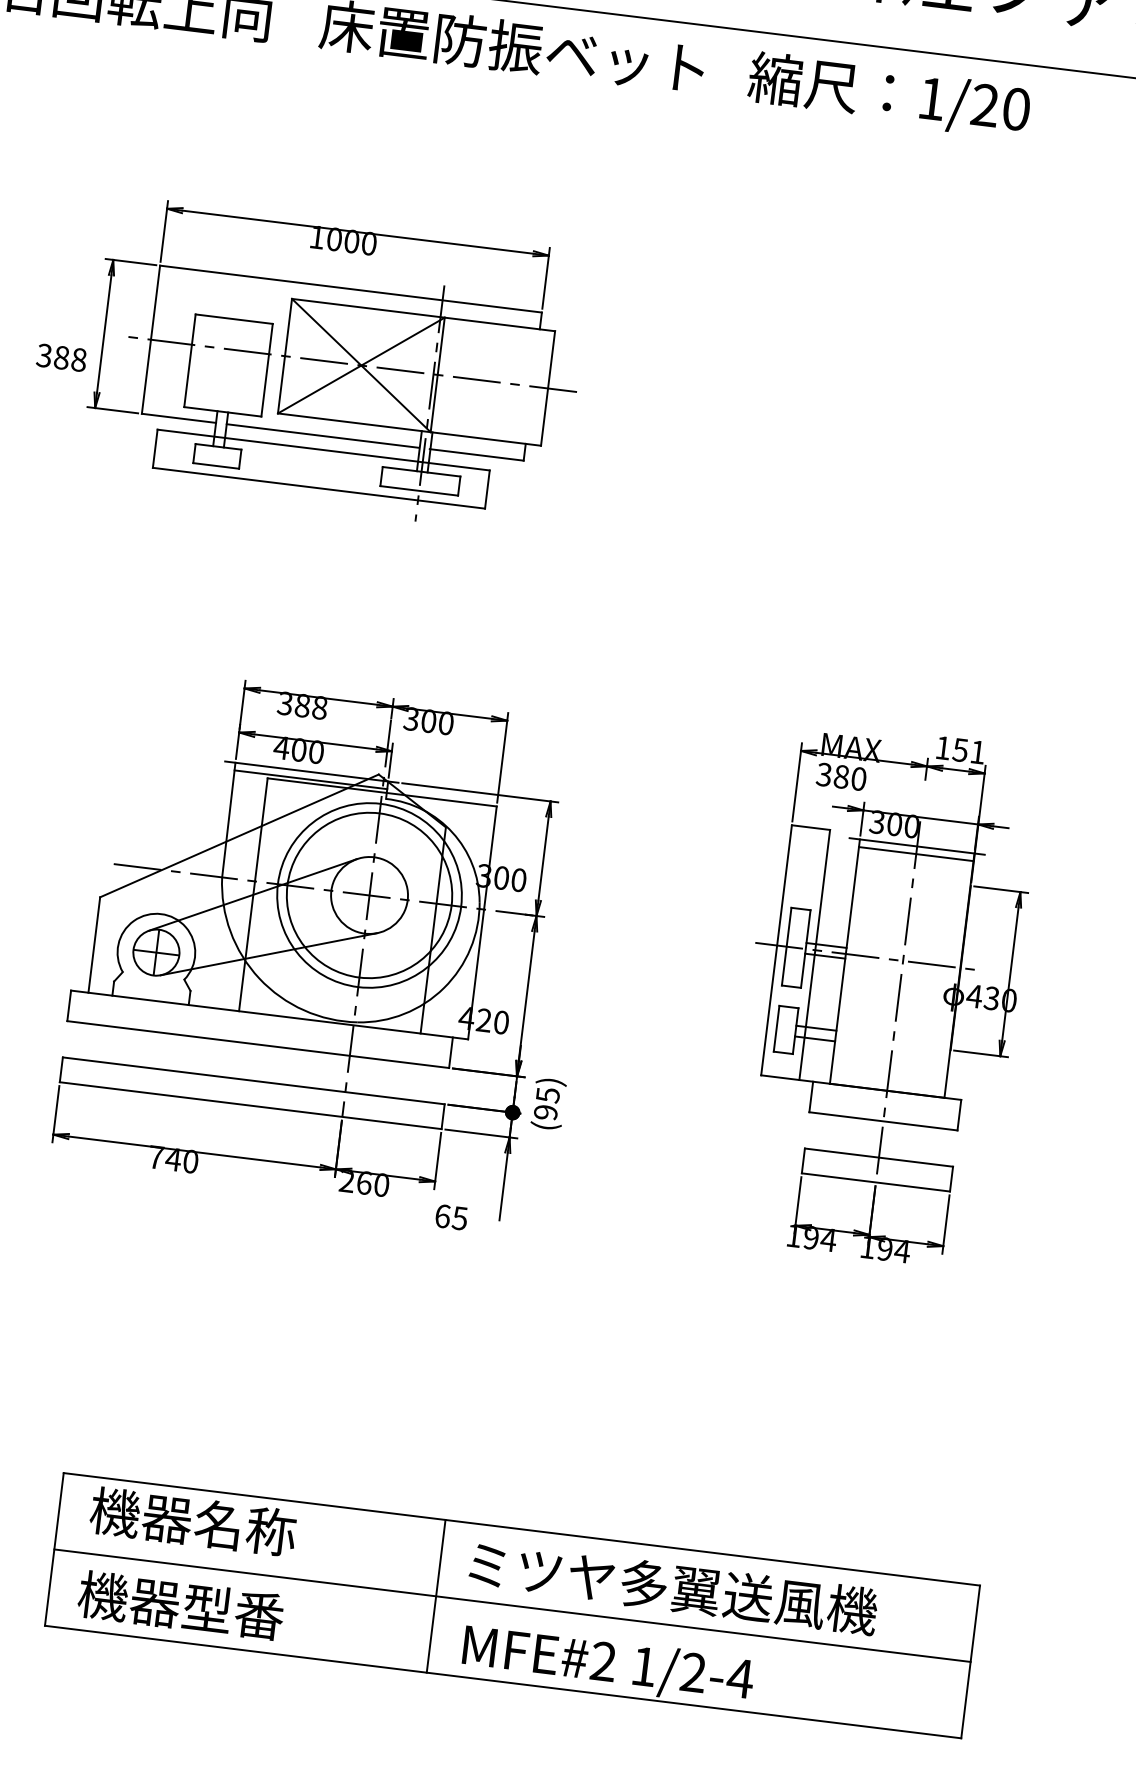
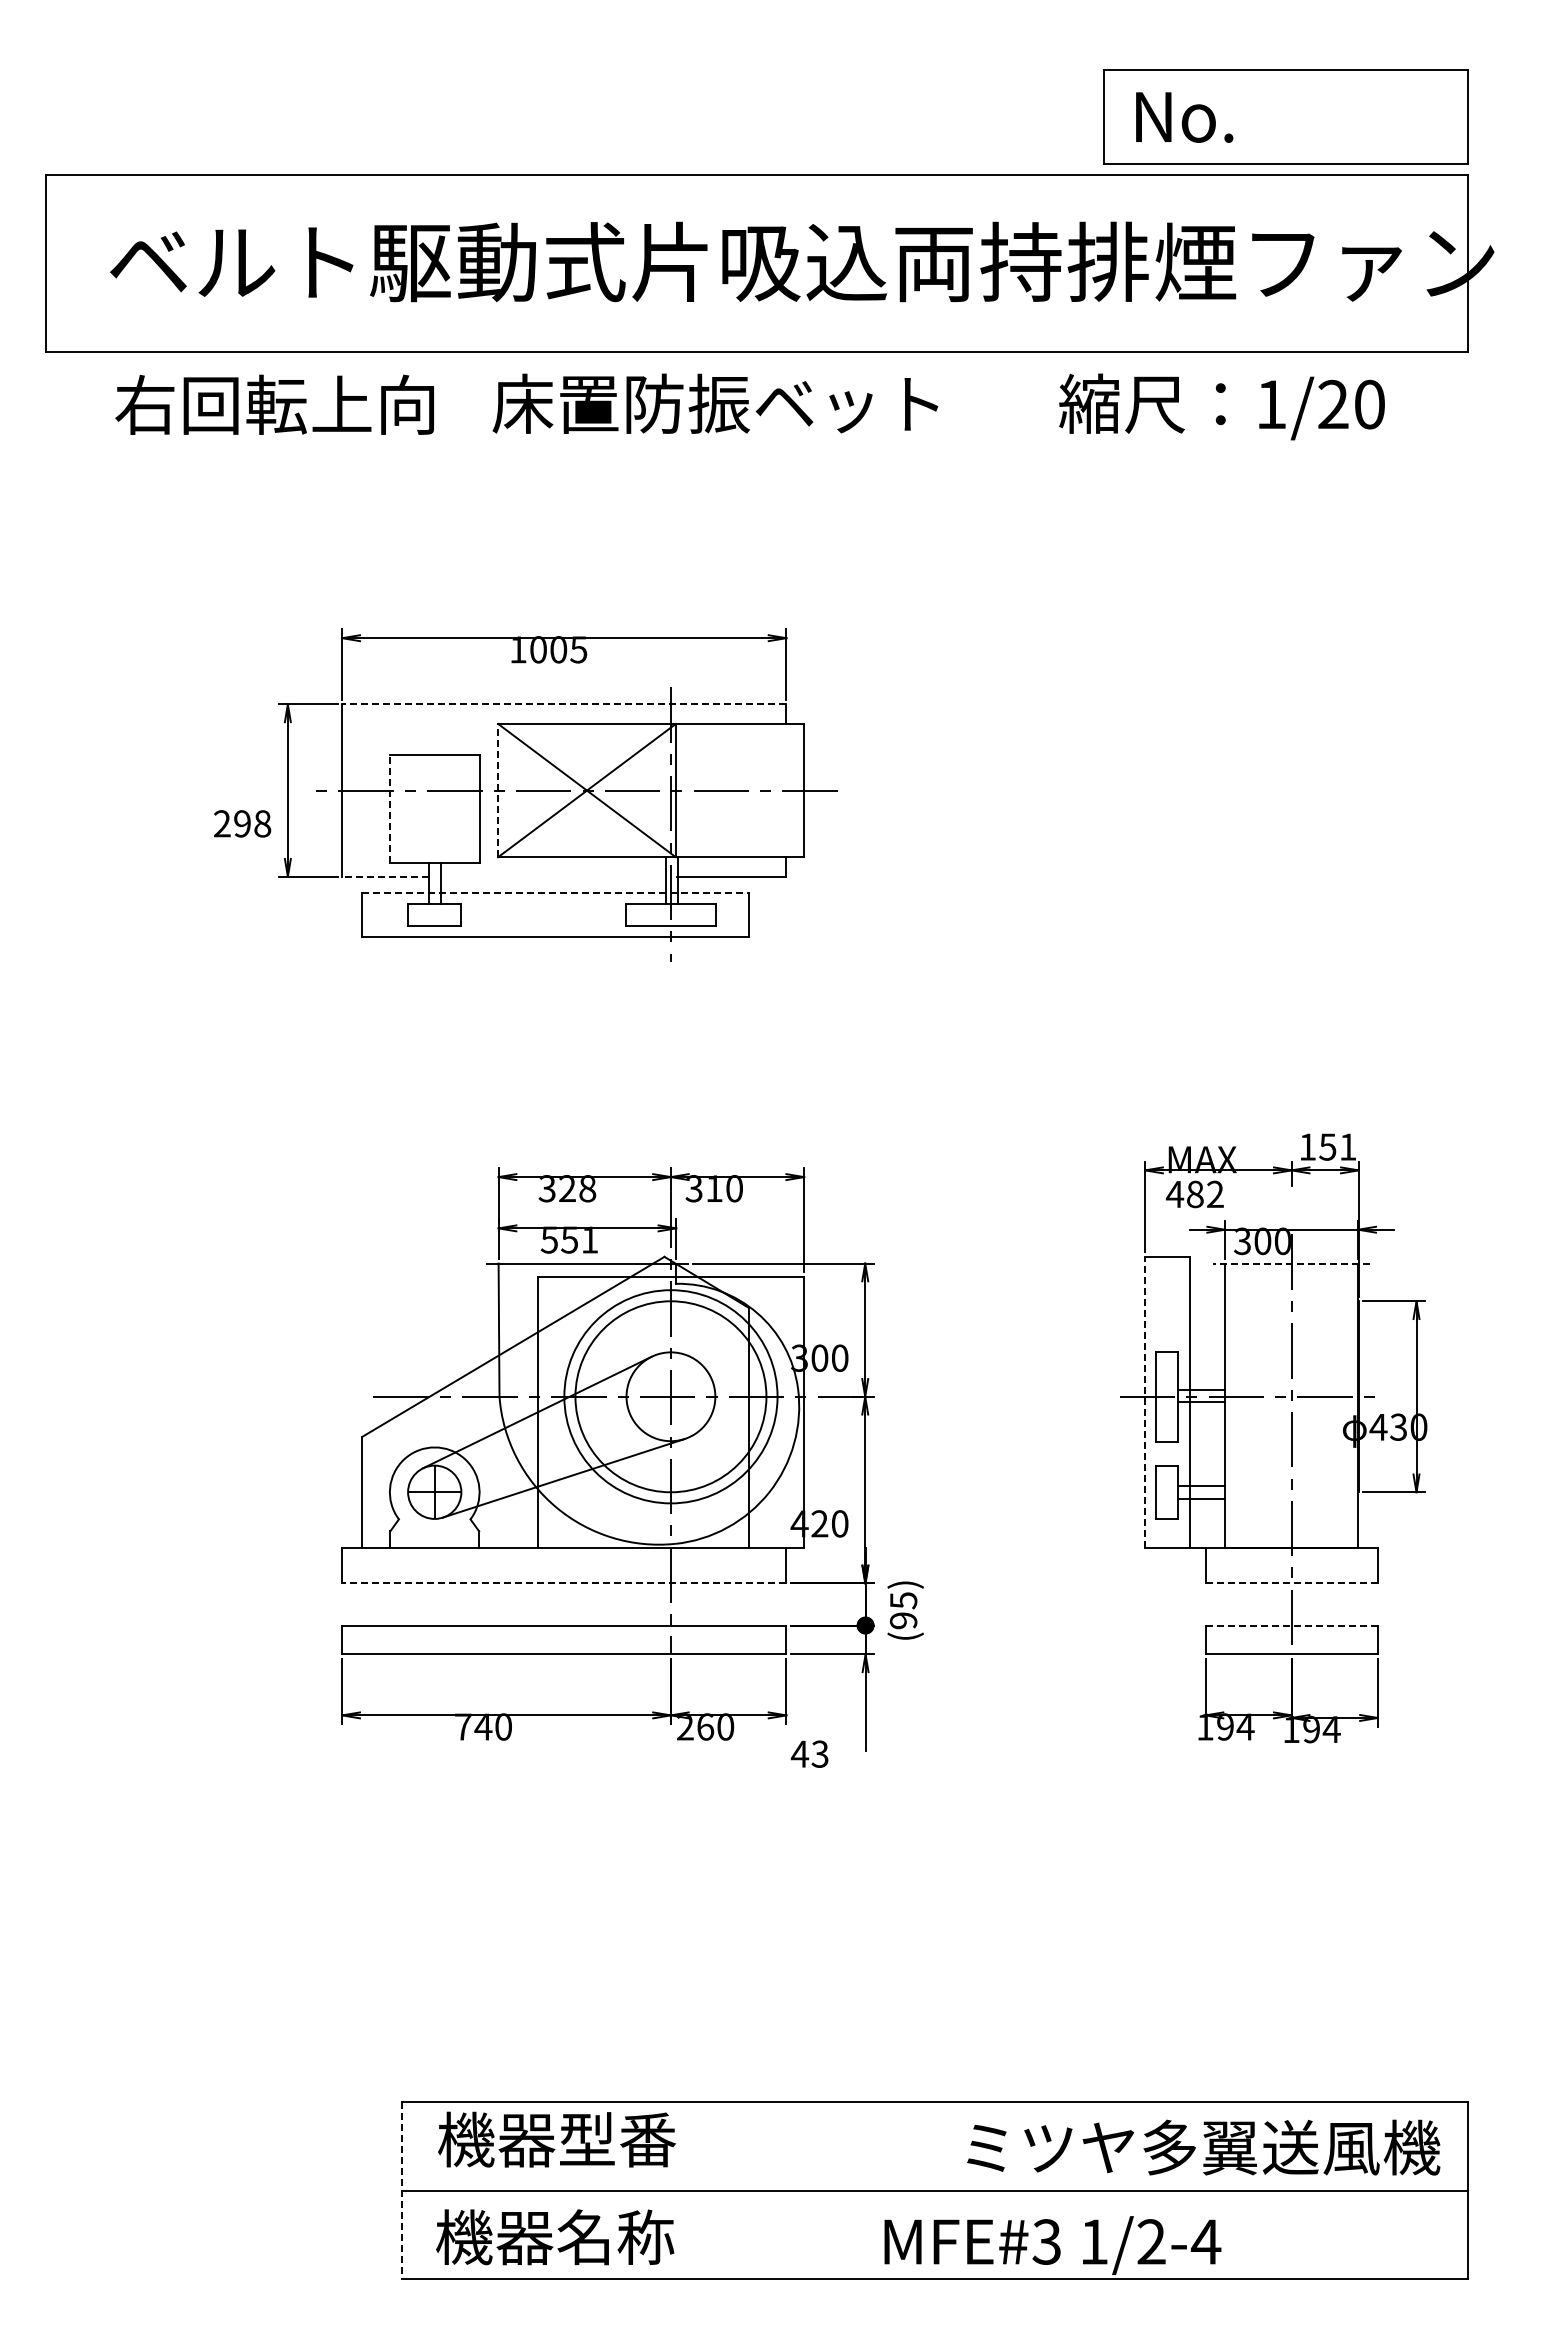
text: (888, 95) -> (1221, 406), moved
text: (368, 243) -> (578, 649), 1000 -> 1005
line: (350, 289) -> (563, 704), solid -> dashed
text: (52, 356) -> (231, 823), 388 -> 298
line: (285, 356) -> (498, 790), solid -> dashed
line: (189, 360) -> (389, 809), solid -> dashed
line: (178, 418) -> (384, 876), solid -> dashed
line: (322, 435) -> (552, 876), removed
line: (324, 449) -> (556, 892), solid -> dashed
text: (302, 705) -> (567, 1188), 388 -> 328
text: (428, 721) -> (714, 1188), 300 -> 310
text: (298, 749) -> (569, 1239), 400 -> 551
text: (840, 776) -> (1194, 1194), 380 -> 482
line: (310, 779) -> (587, 1272), removed
line: (917, 846) -> (1291, 1263), solid -> dashed
line: (916, 854) -> (1291, 1272), removed
line: (776, 949) -> (1145, 1401), solid -> dashed
line: (257, 1044) -> (563, 1583), solid -> dashed
line: (883, 1121) -> (1291, 1583), solid -> dashed
line: (879, 1157) -> (1292, 1625), solid -> dashed
text: (450, 1216) -> (809, 1753), 65 -> 43
text: (245, 1528) -> (617, 2139), 機器名称 -> 機器型番
line: (54, 1549) -> (401, 2190), solid -> dashed
text: (673, 1587) -> (1203, 2147), moved
line: (435, 1596) -> (845, 2190), removed
text: (233, 1612) -> (615, 2237), 機器型番 -> 機器名称
text: (603, 1661) -> (1046, 2241), MFE#2 -> MFE#3

